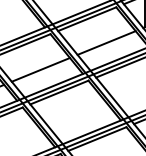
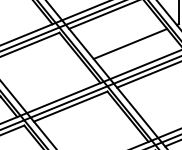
line: (40, 69) -> (46, 77), removed

